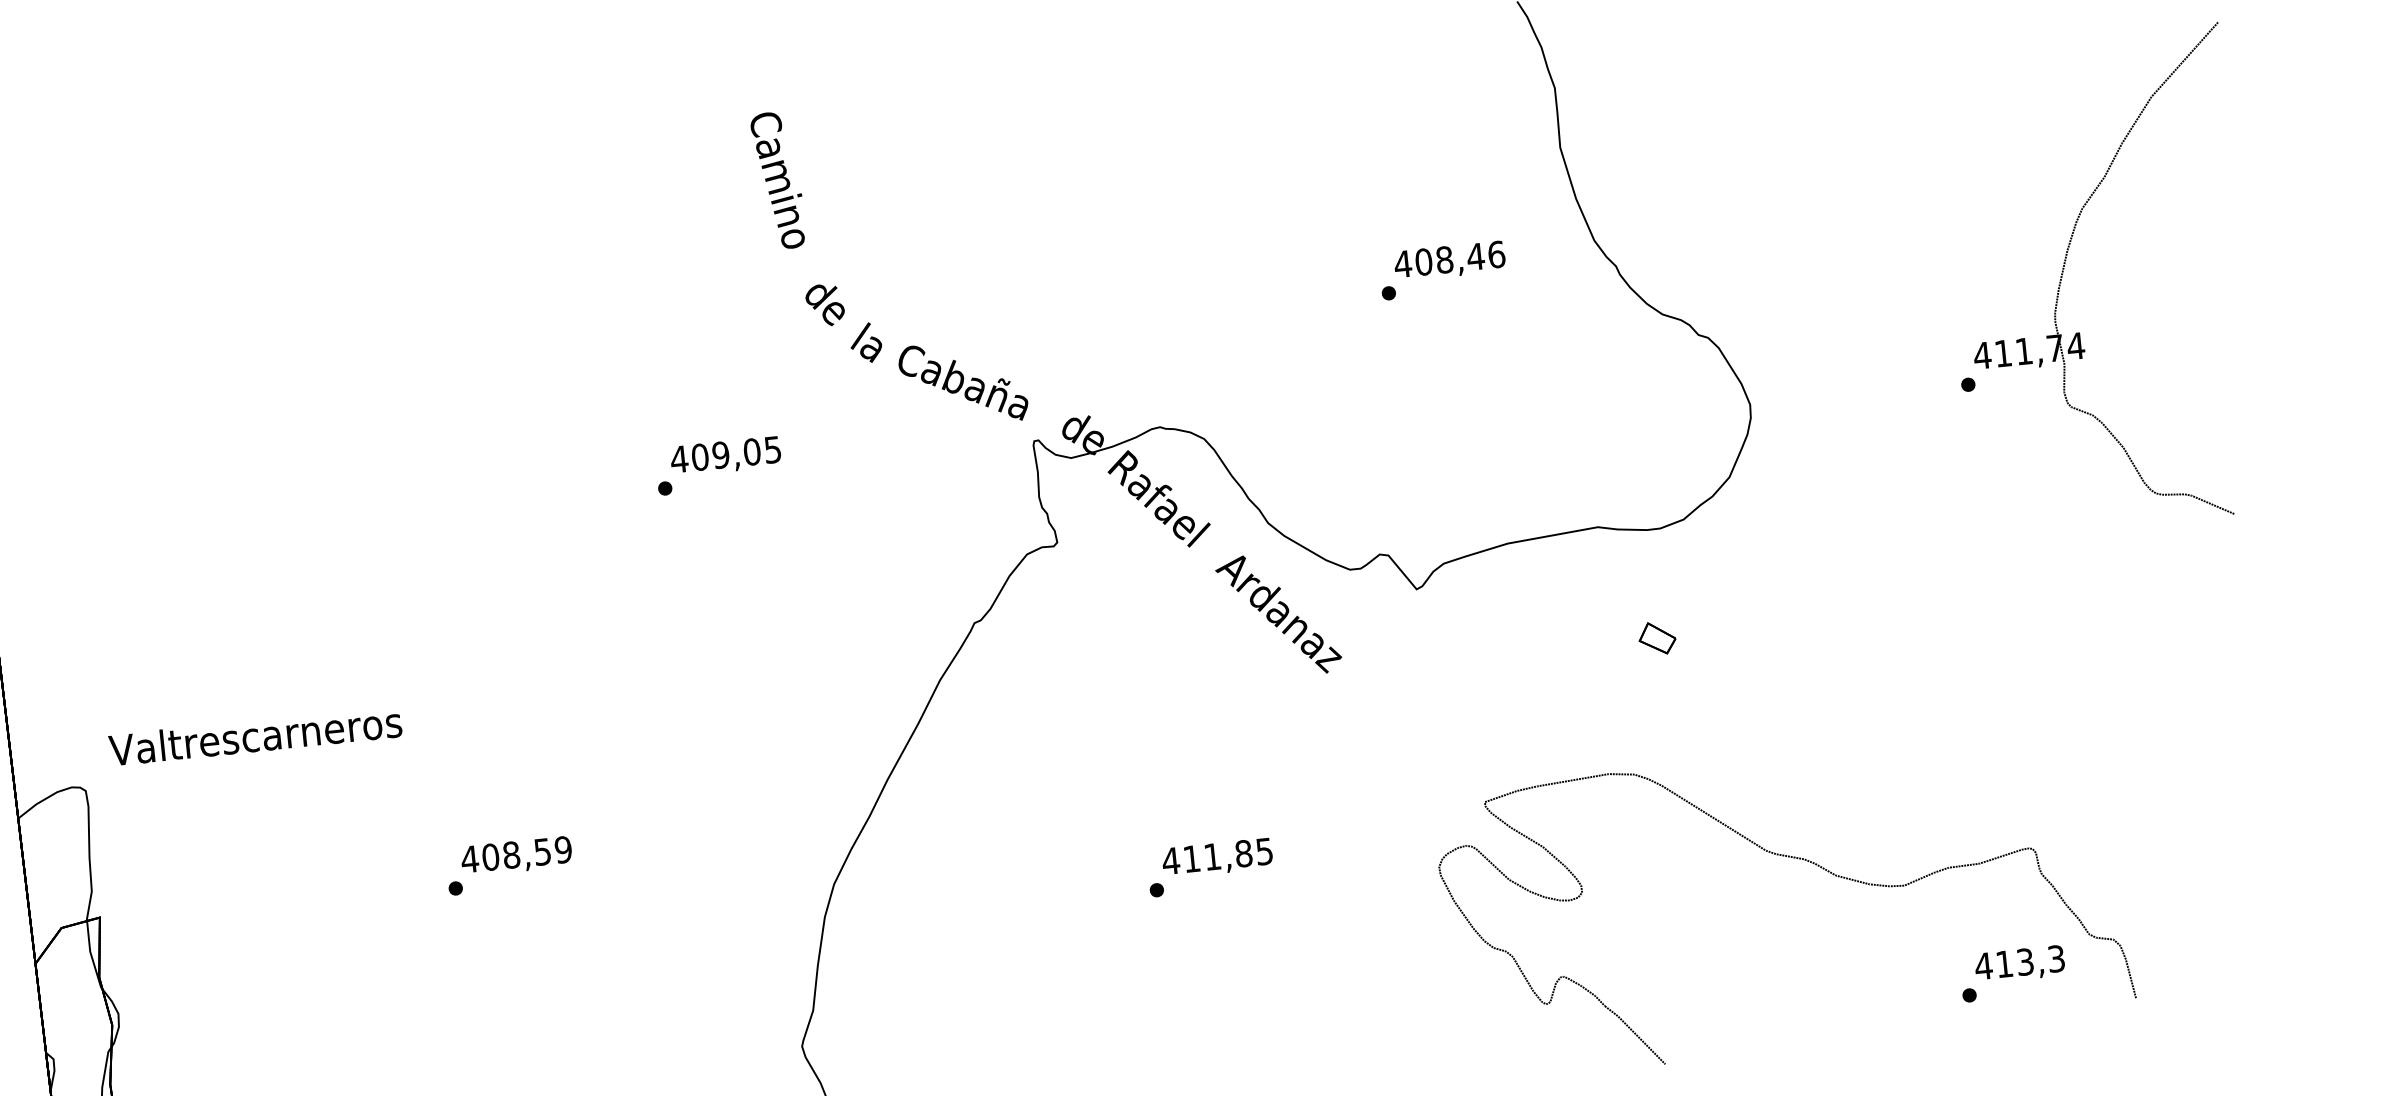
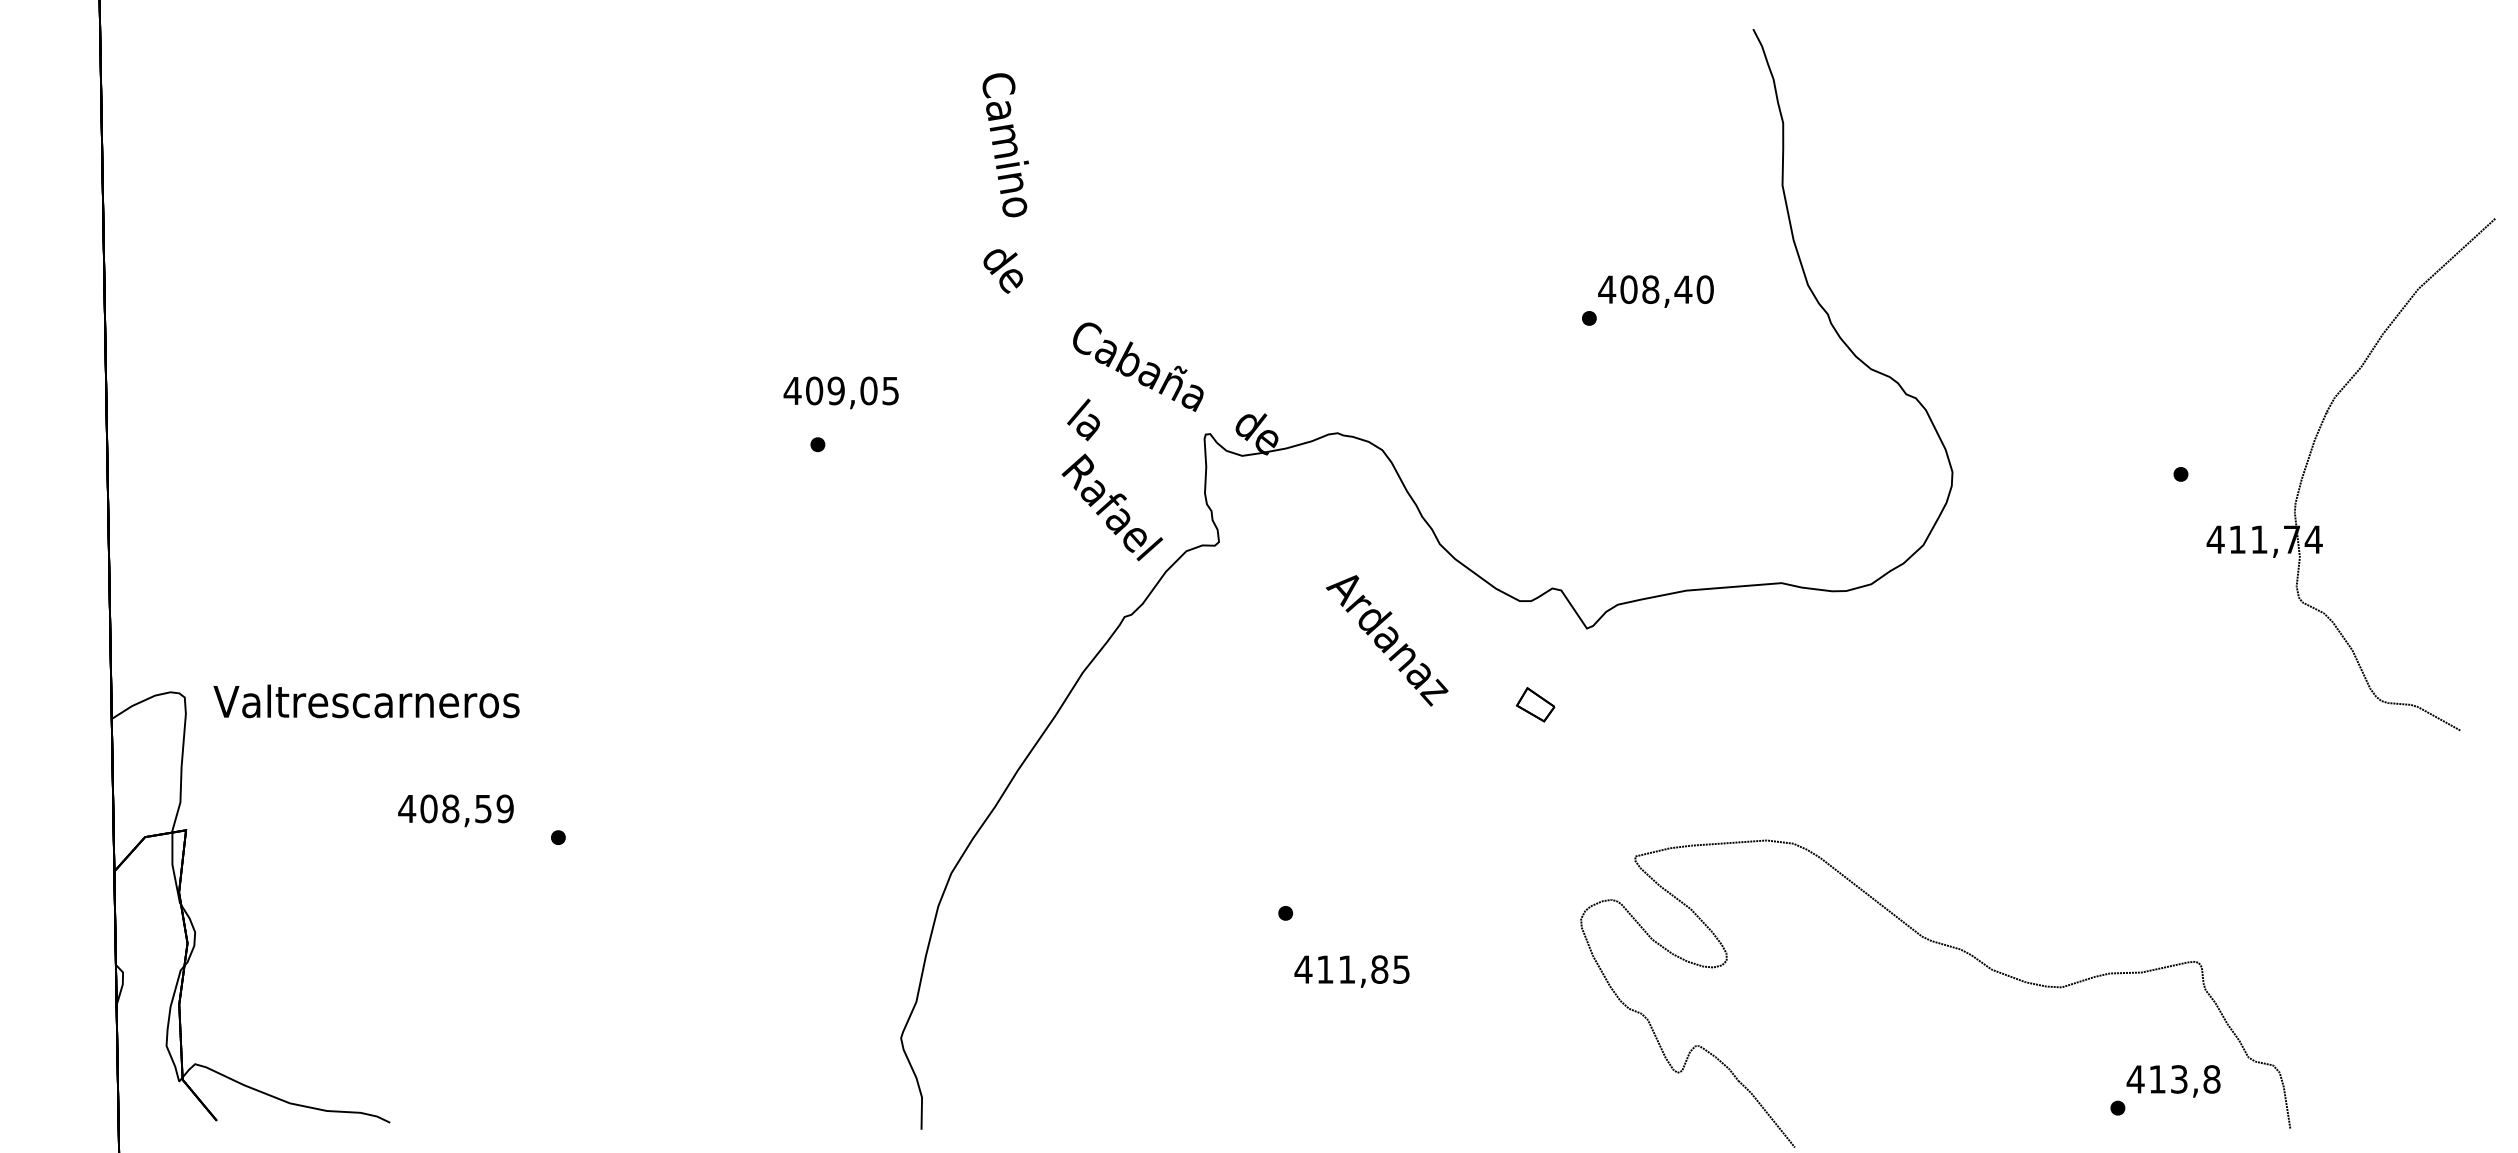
text: (778, 180) -> (1005, 145), moved
text: (1495, 254) -> (1704, 289), 408,46 -> 408,40
part: (2064, 267) -> (2310, 456), moved
text: (865, 342) -> (1083, 419), moved
text: (725, 456) -> (840, 392), moved
text: (1159, 498) -> (1112, 507), moved
text: (1278, 614) -> (1386, 640), moved
part: (1657, 638) -> (1535, 704), moved
text: (255, 736) -> (366, 701), moved
text: (516, 856) -> (455, 810), moved
text: (1217, 858) -> (1351, 971), moved
text: (2056, 959) -> (2211, 1079), 413,3 -> 413,8

